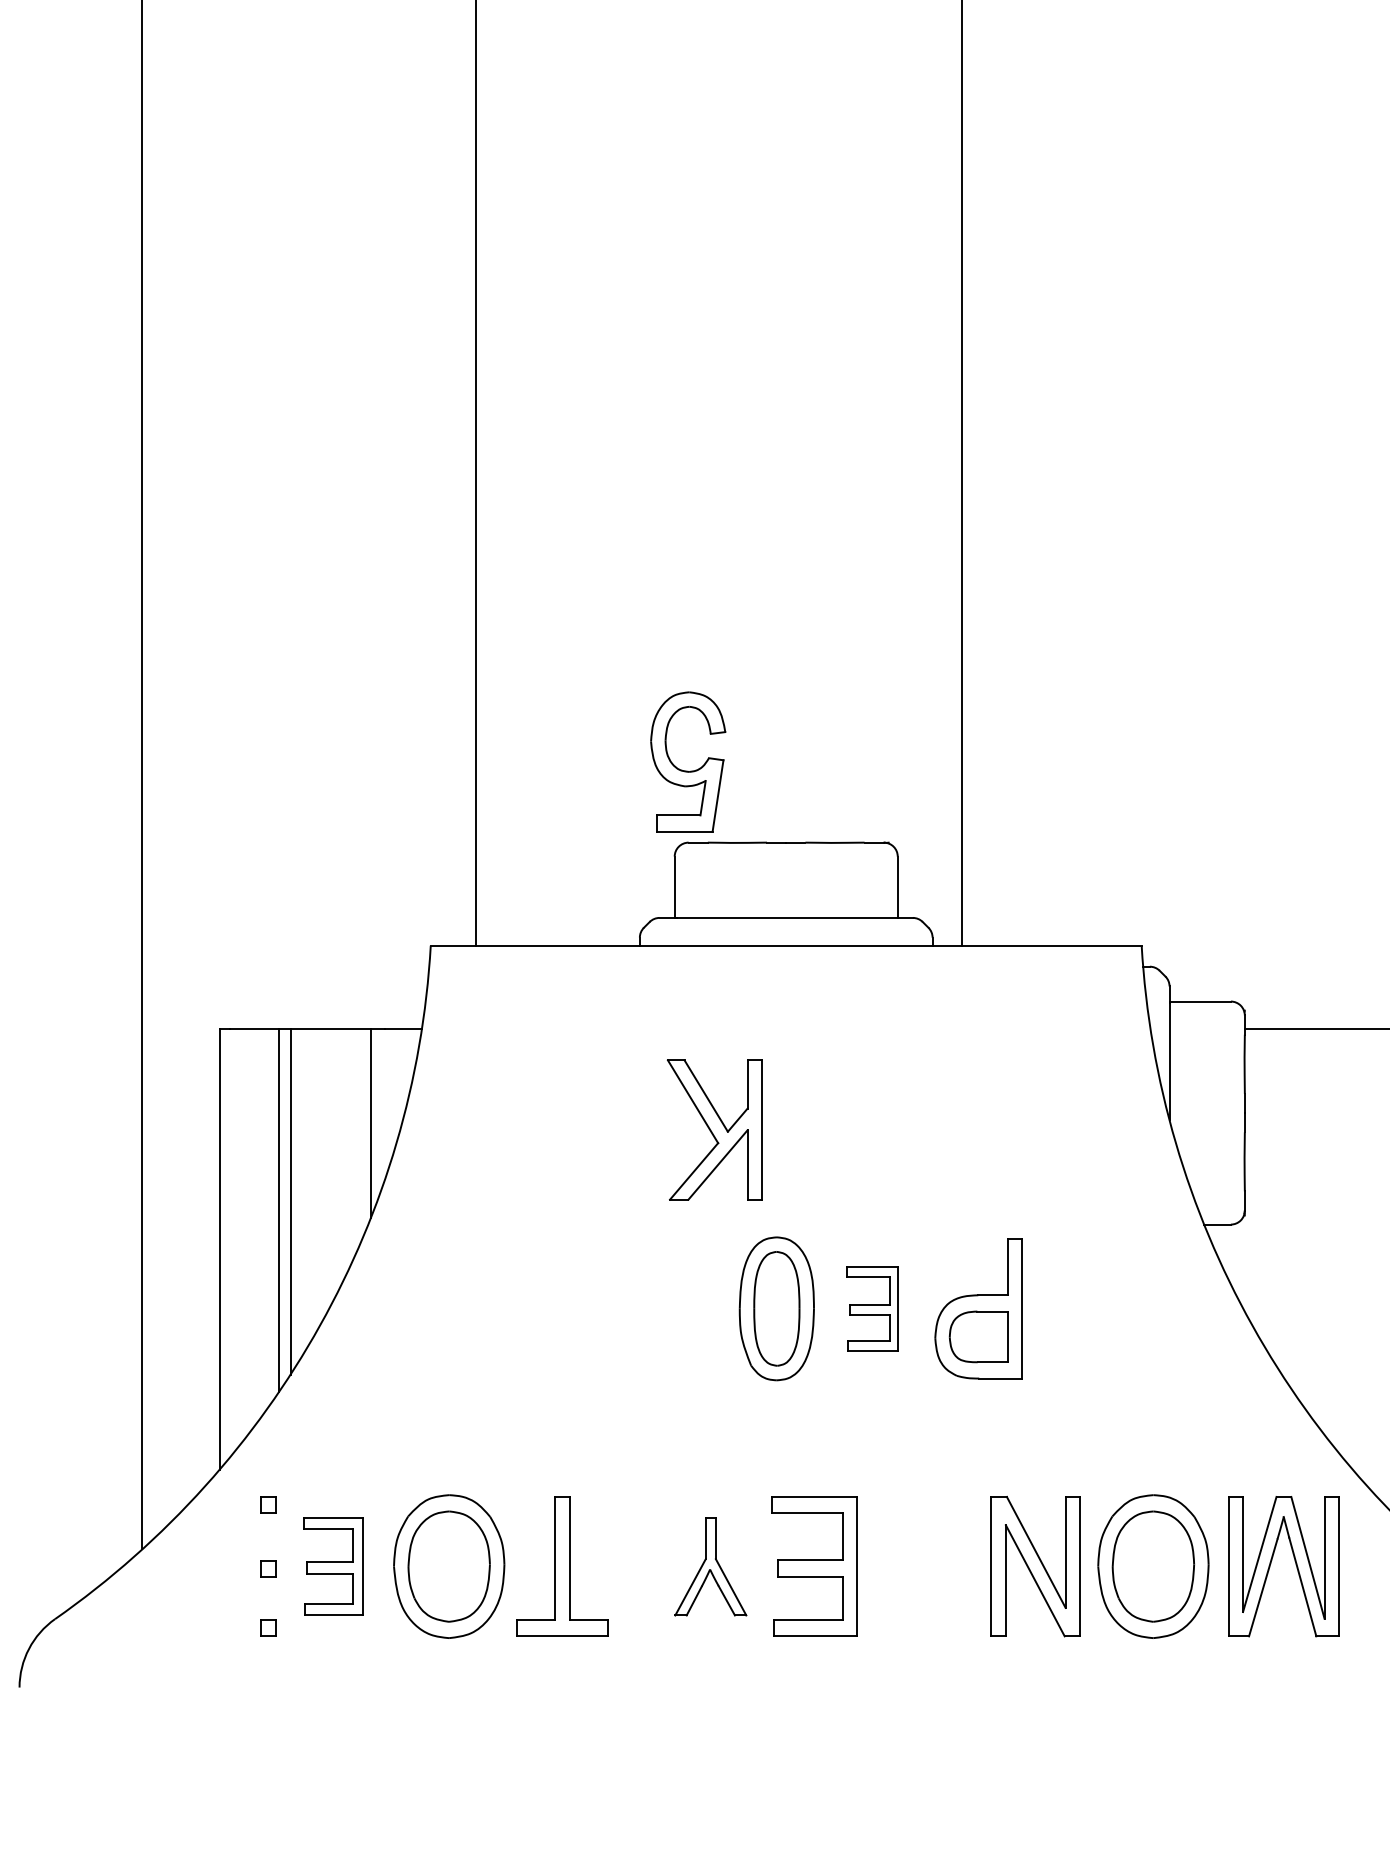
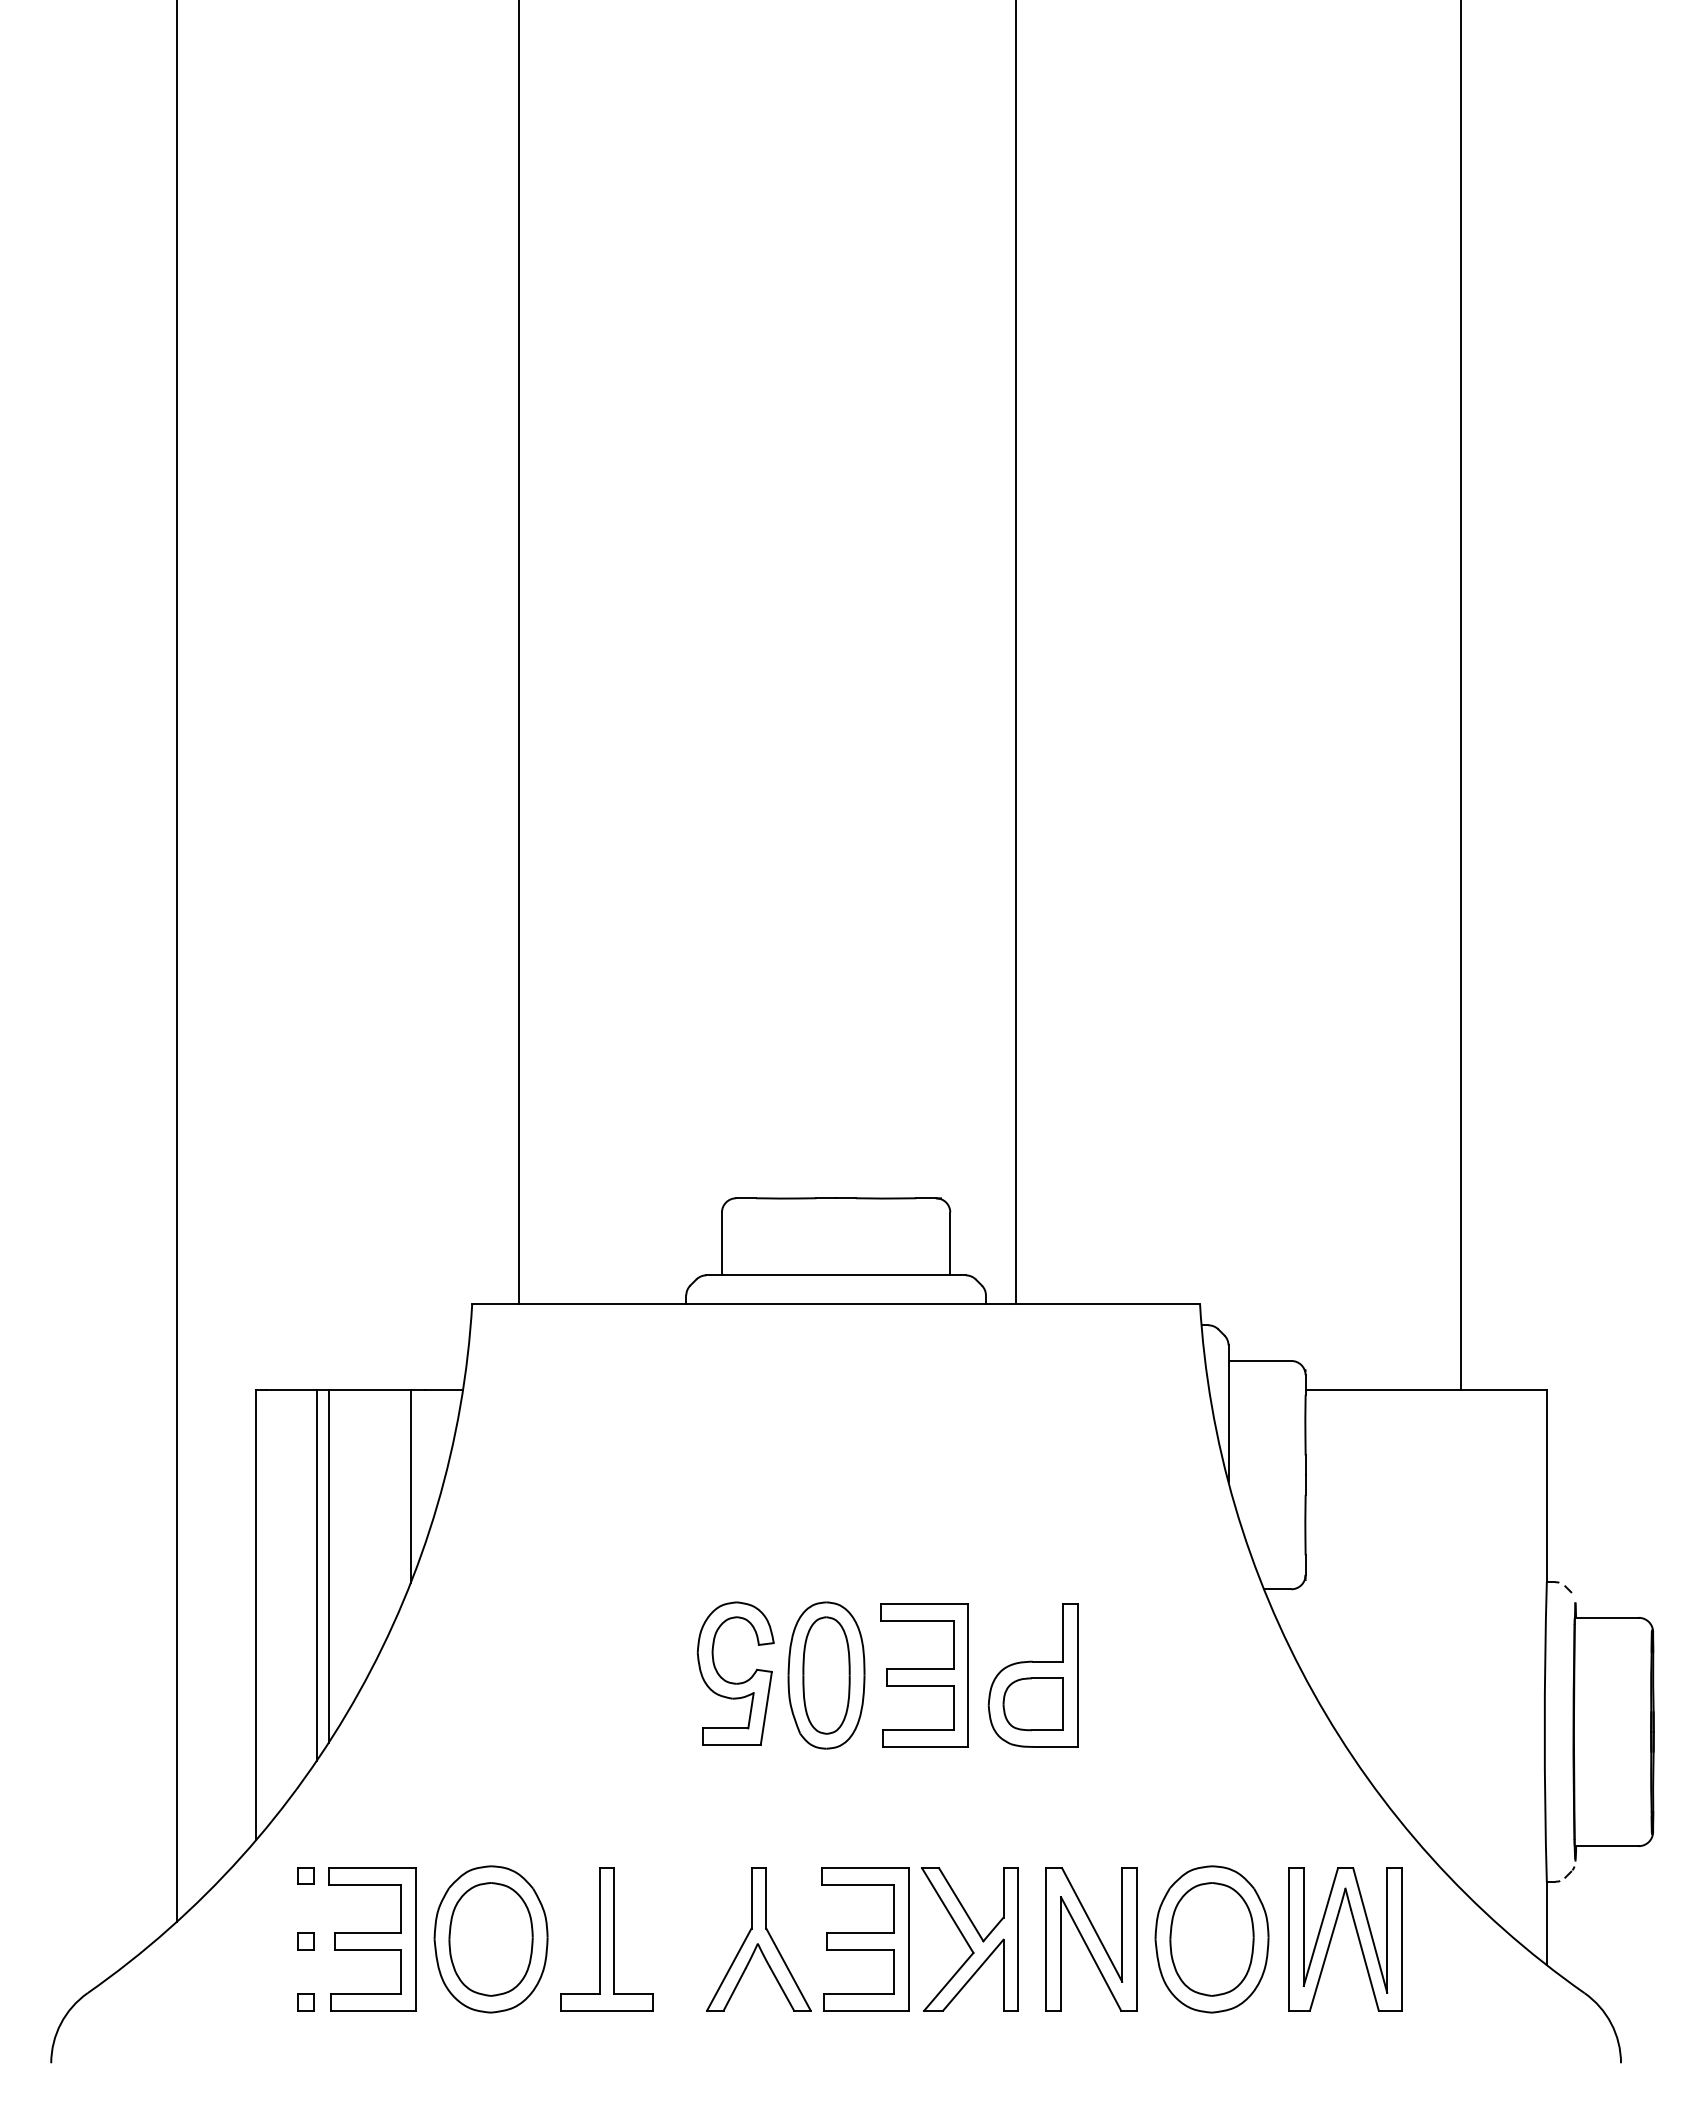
part: (687, 770) -> (735, 1682), moved
part: (714, 1130) -> (969, 1939), moved
part: (872, 1308) -> (924, 1675), size x1.67
part: (333, 1566) -> (372, 1939), size x1.43
part: (710, 1566) -> (758, 1939), size x1.43

